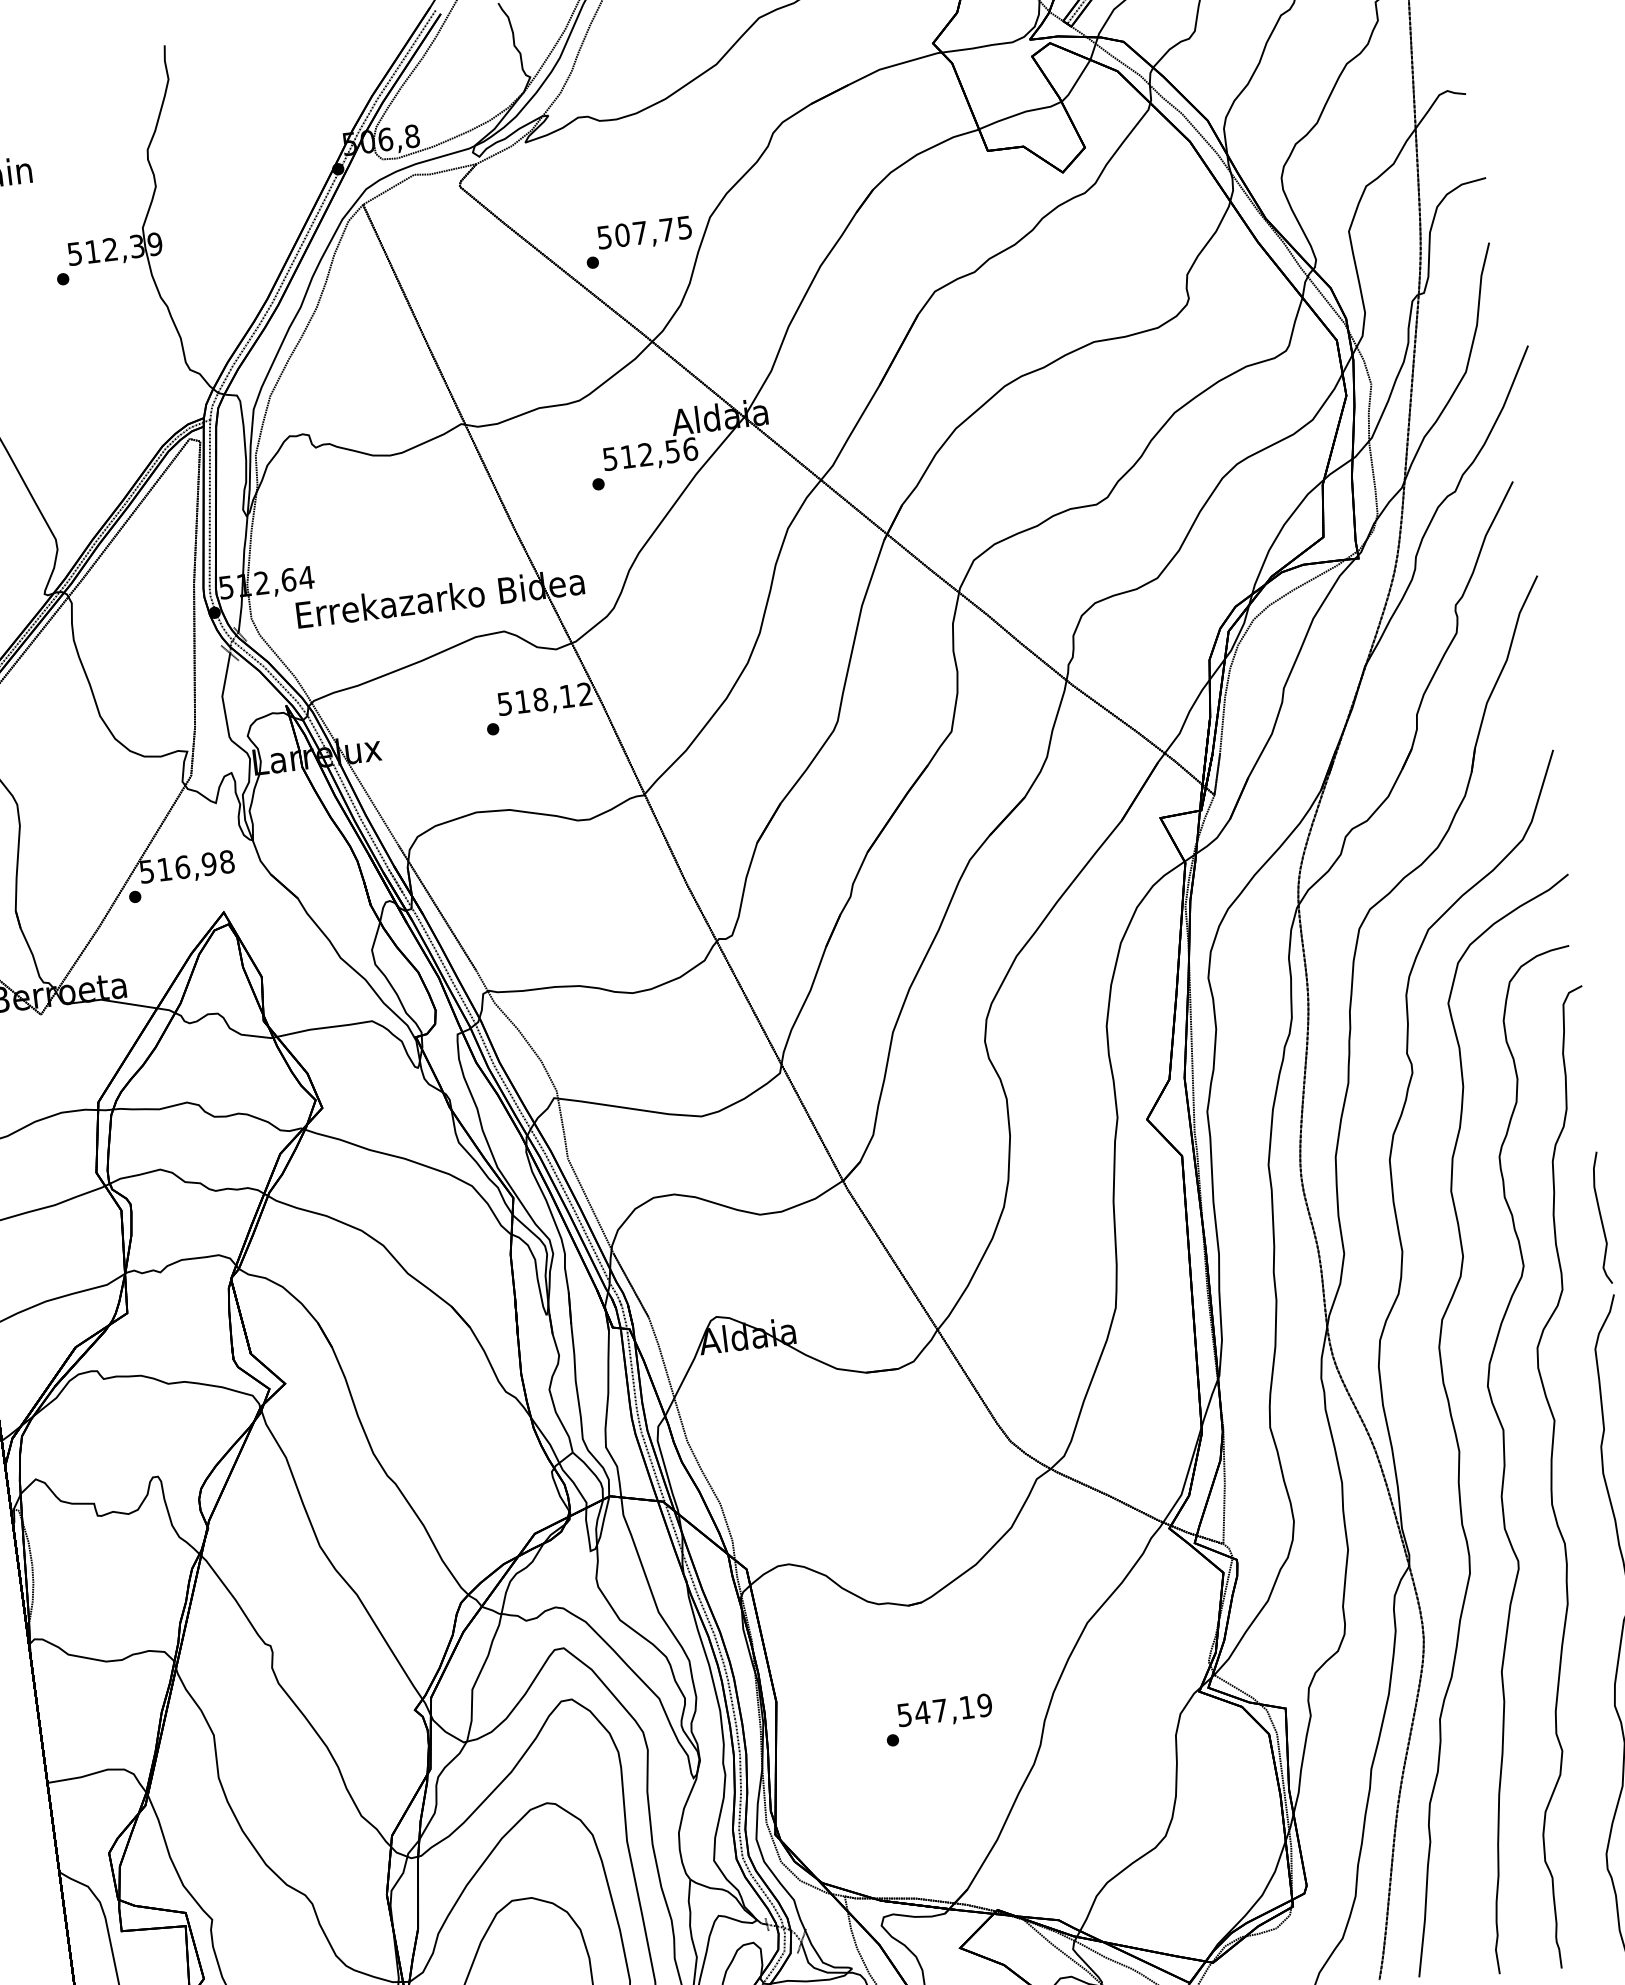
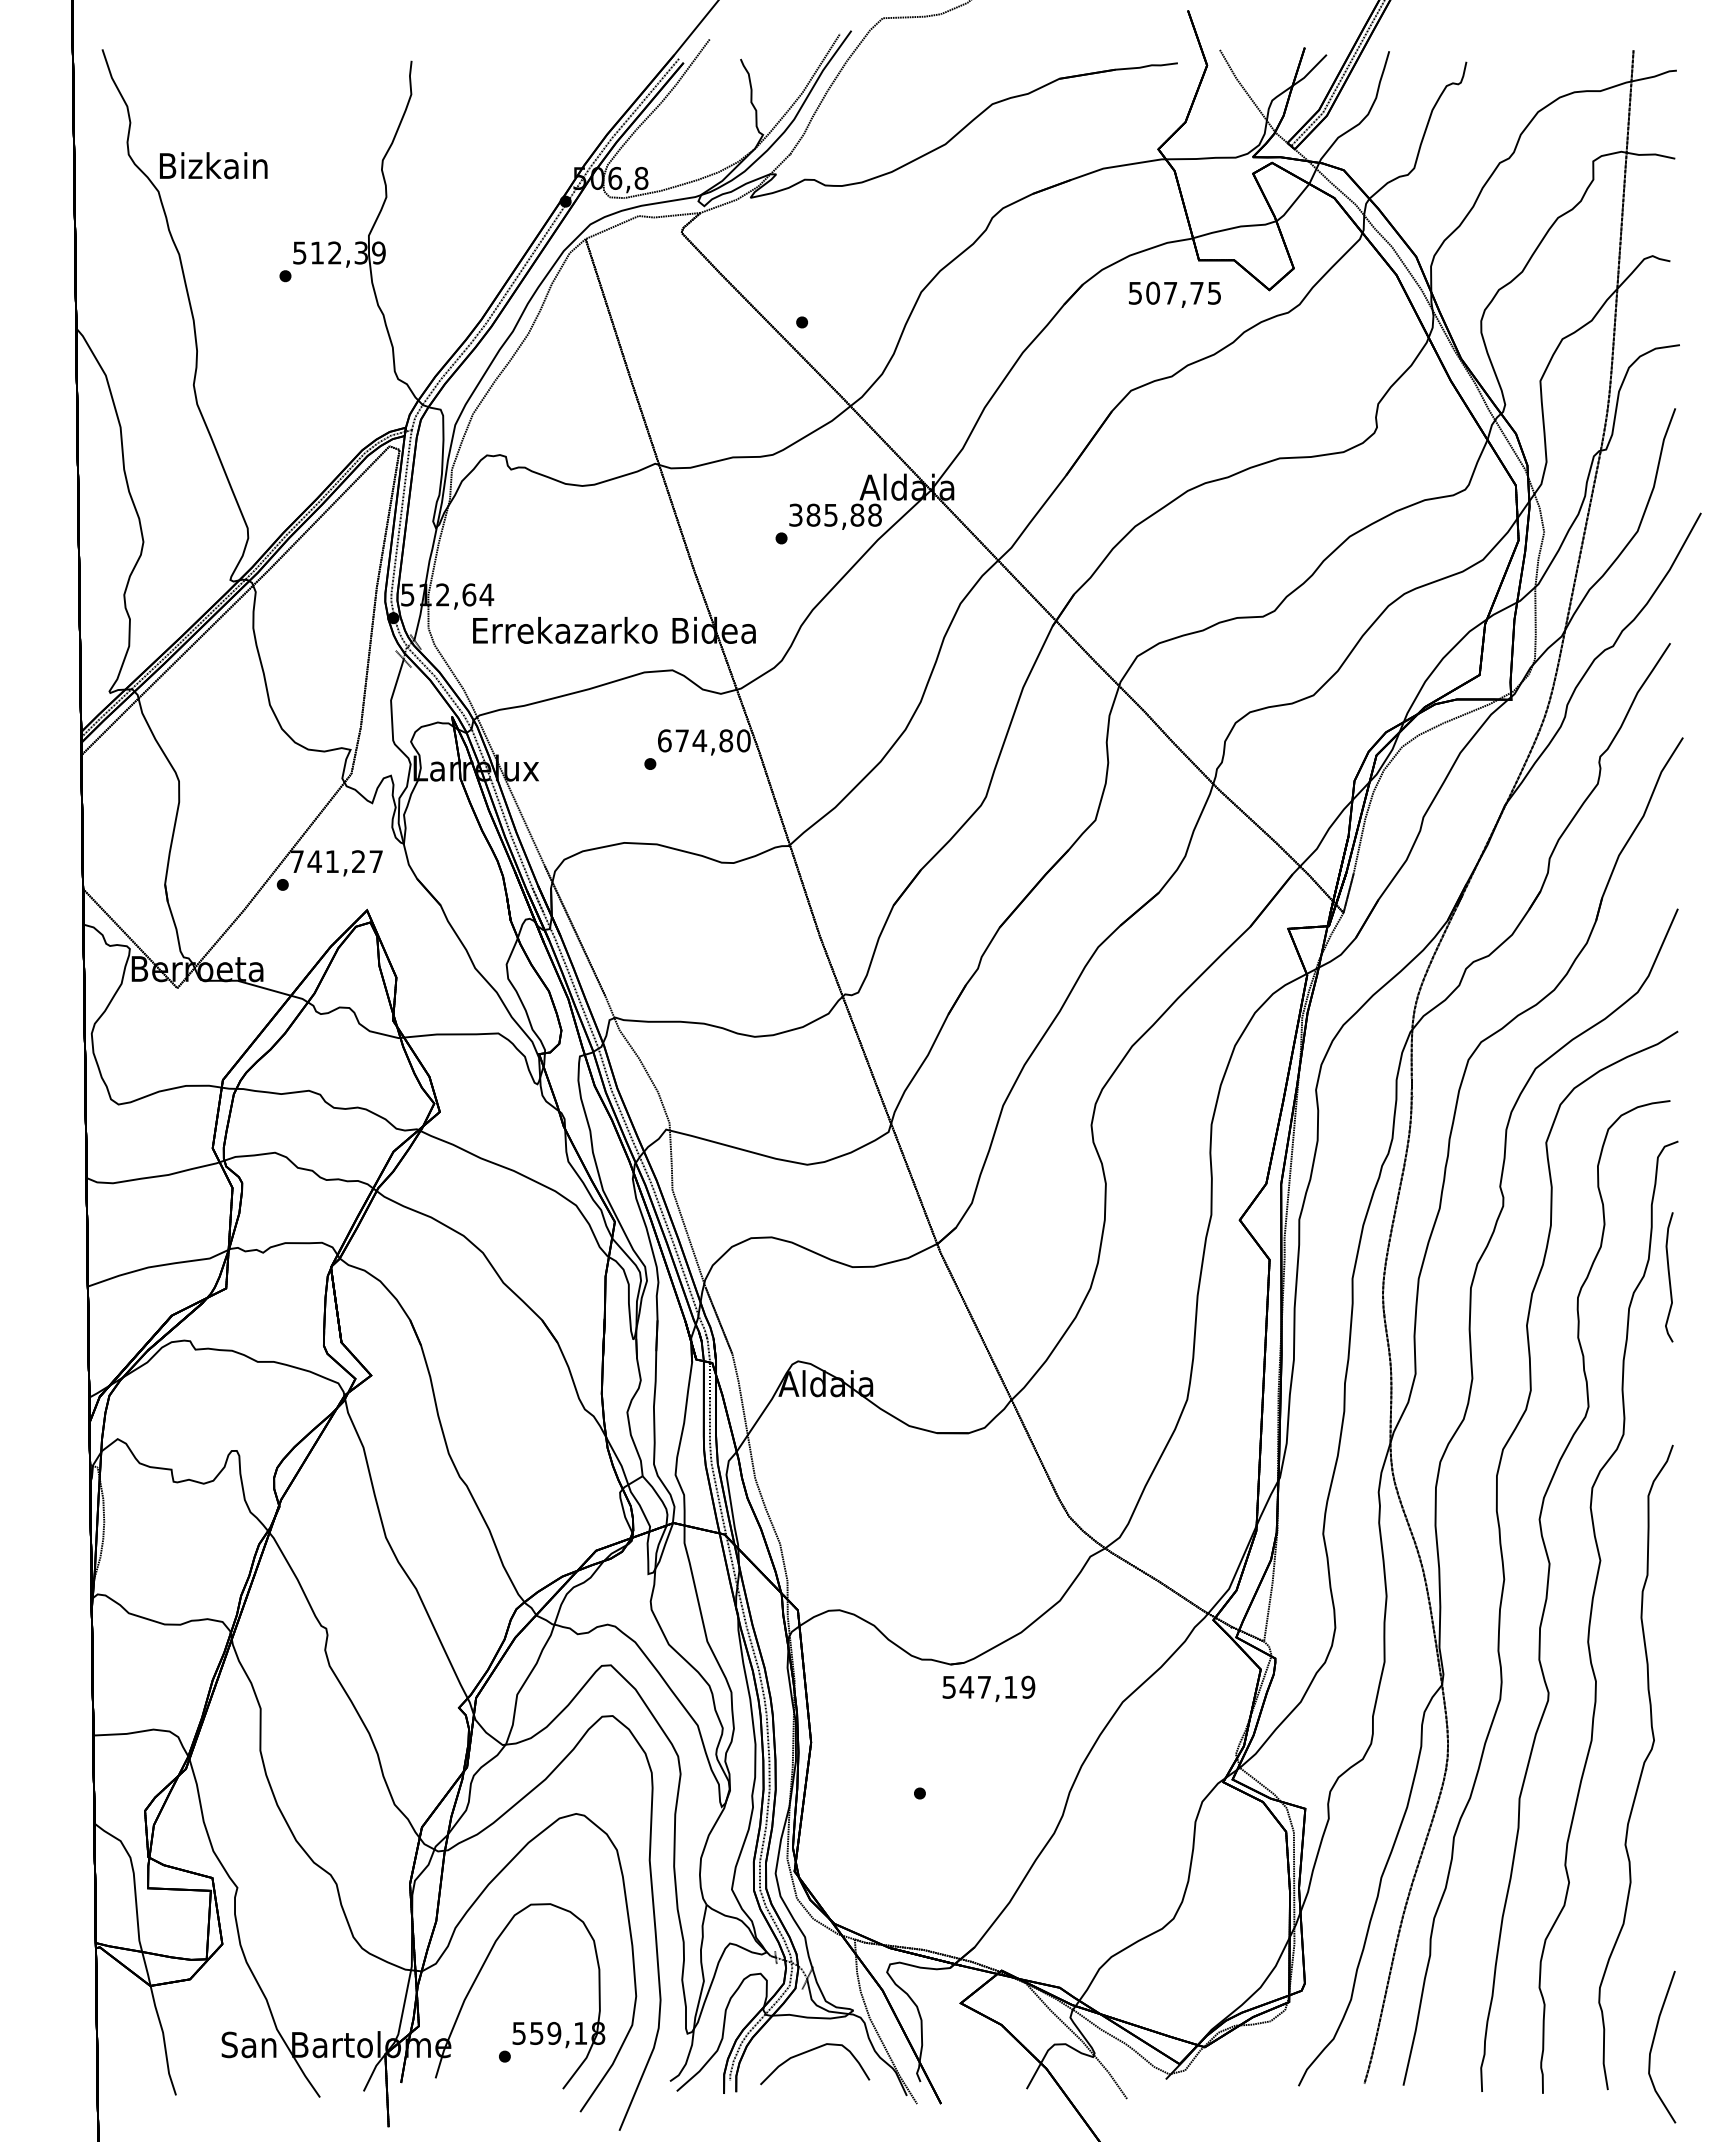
text: (644, 233) -> (1174, 294), moved
text: (651, 453) -> (836, 514), 512,56 -> 385,88
text: (545, 698) -> (704, 740), 518,12 -> 674,80
text: (186, 866) -> (336, 861), 516,98 -> 741,27
curve: (1601, 1218) -> (1669, 1277), moved
text: (944, 1711) -> (988, 1688), moved

